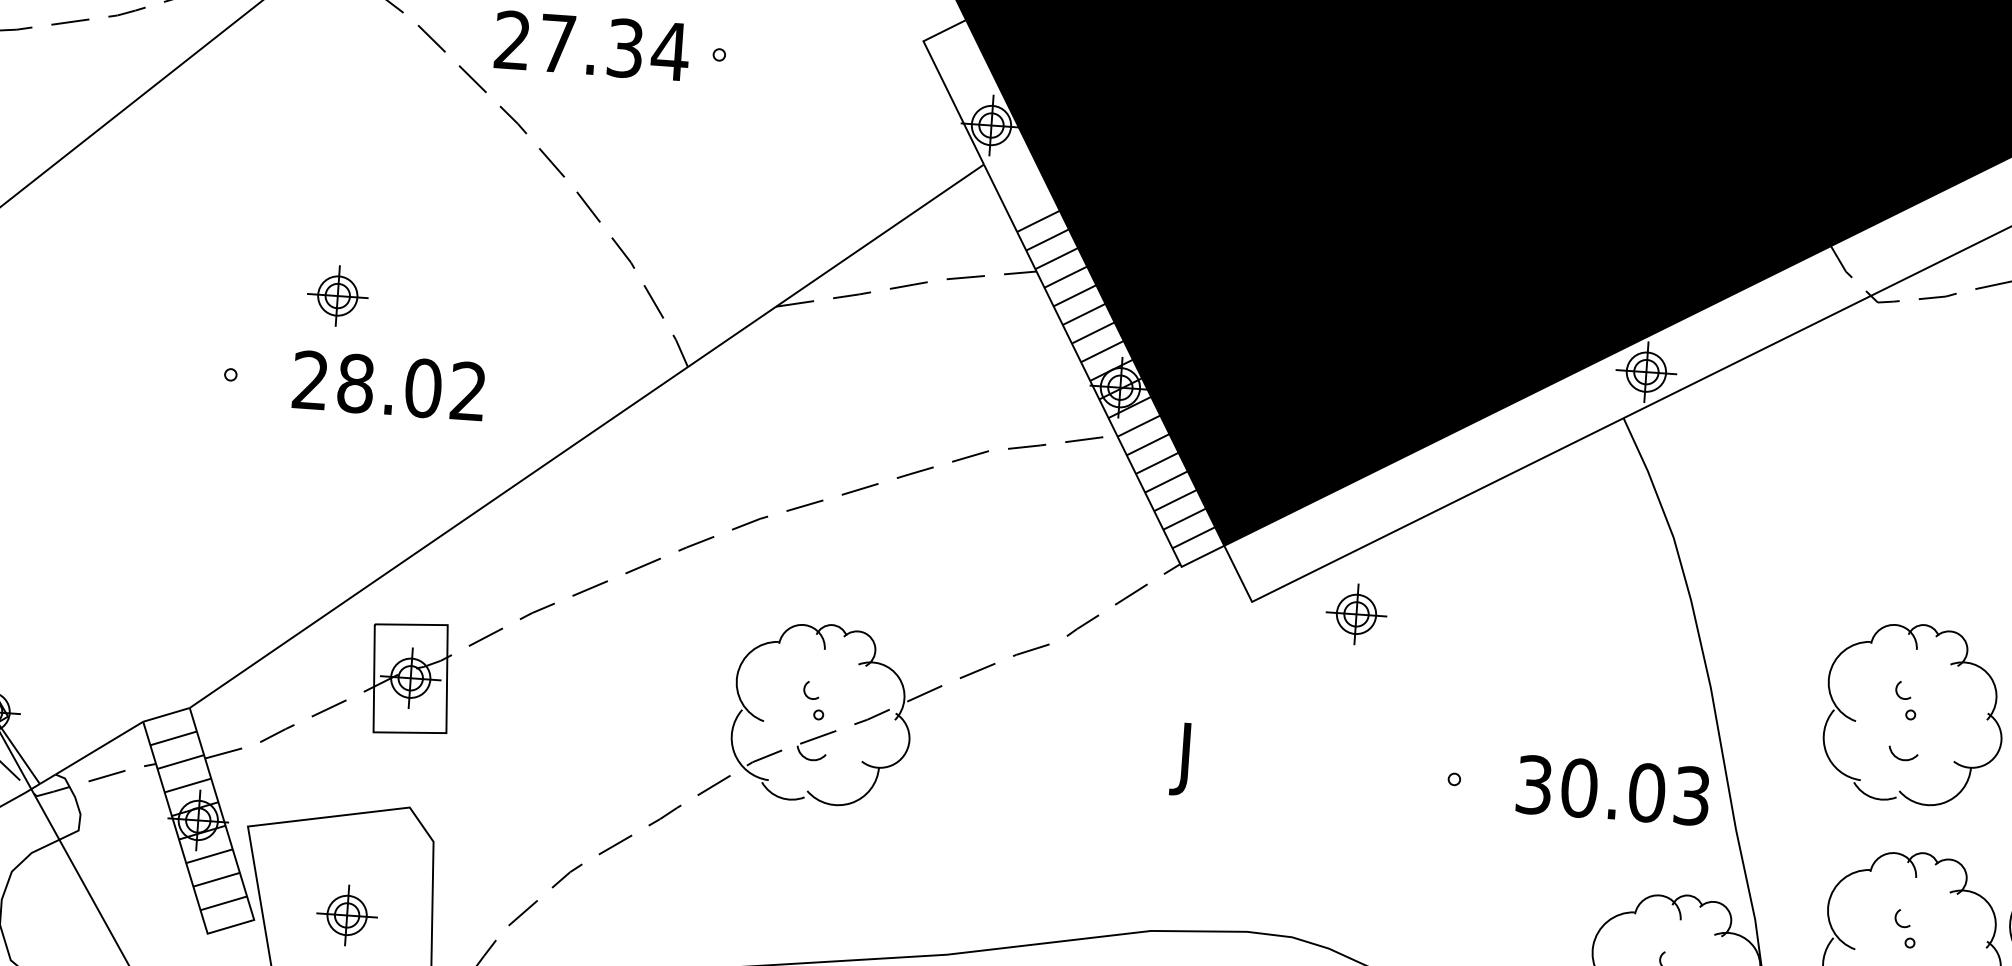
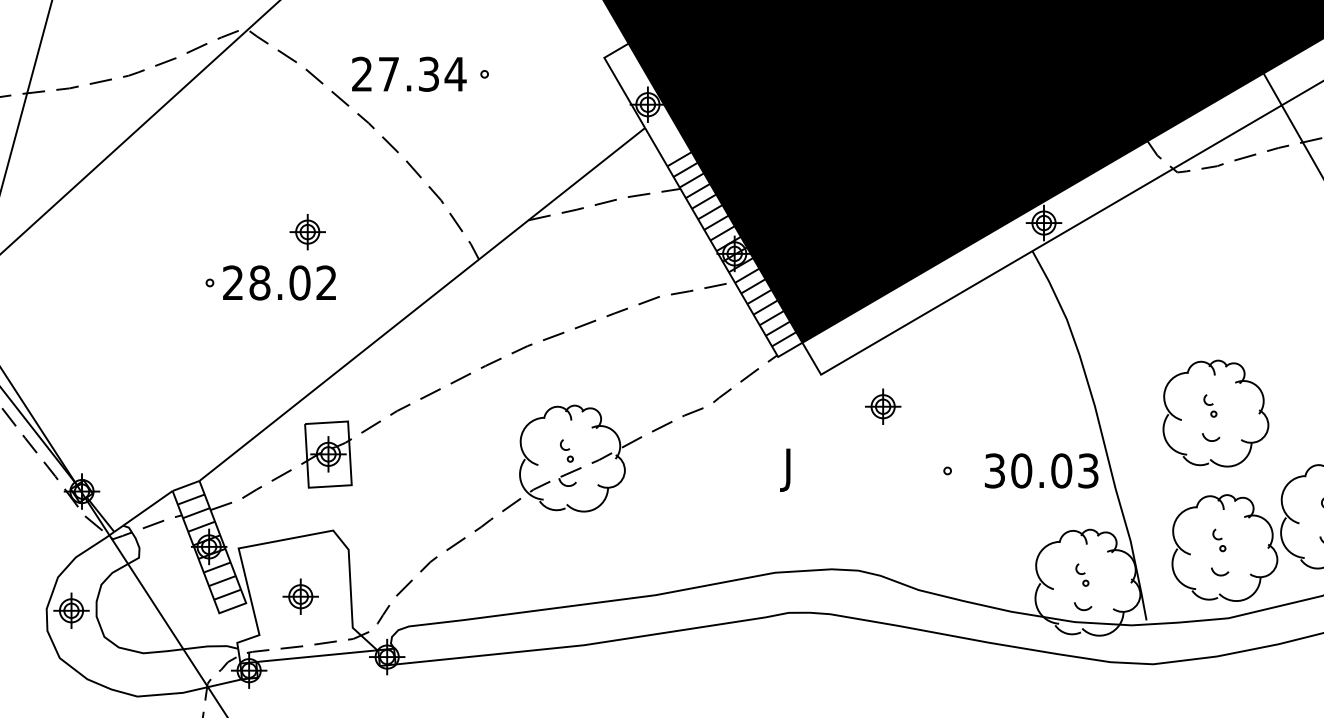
part: (337, 296) -> (307, 232), moved
text: (388, 385) -> (279, 282), moved
part: (1357, 614) -> (883, 406), moved

